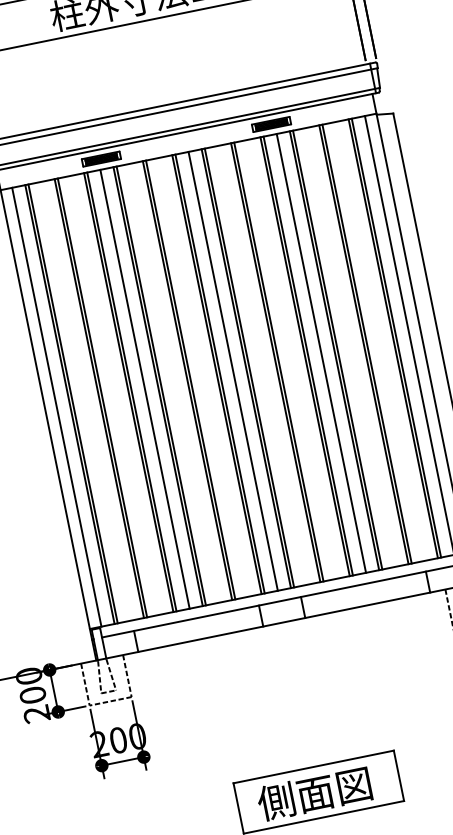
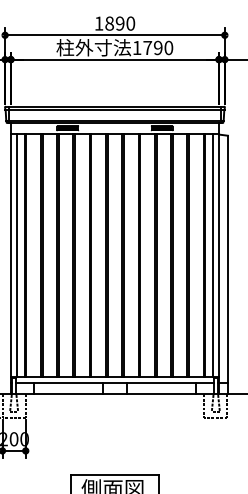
line: (320, 353) -> (163, 255), removed
line: (232, 371) -> (114, 255), removed
line: (145, 389) -> (66, 255), removed

